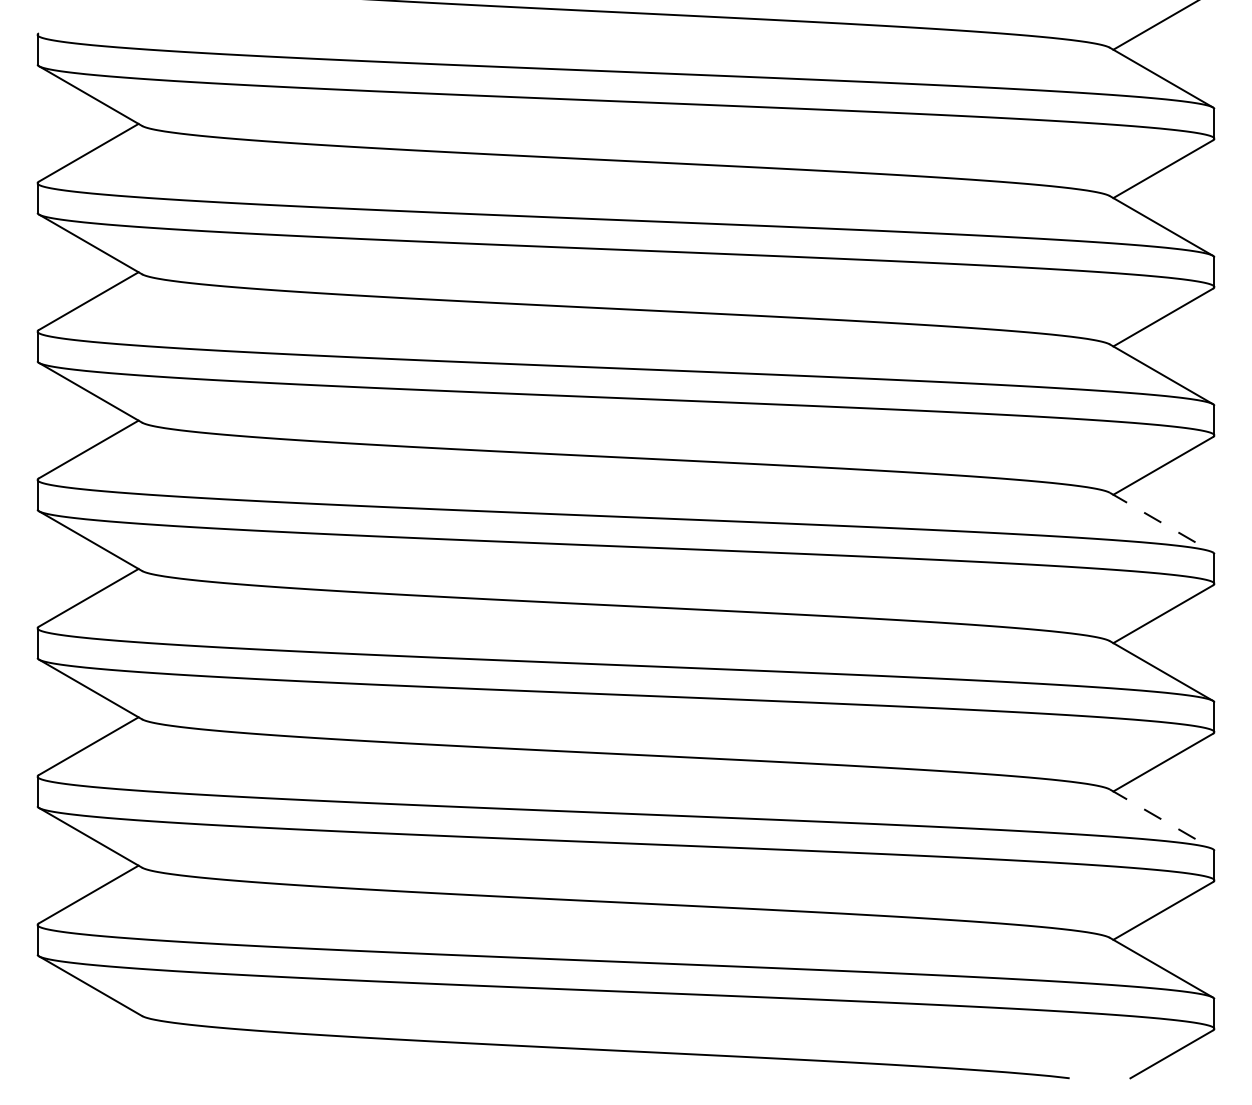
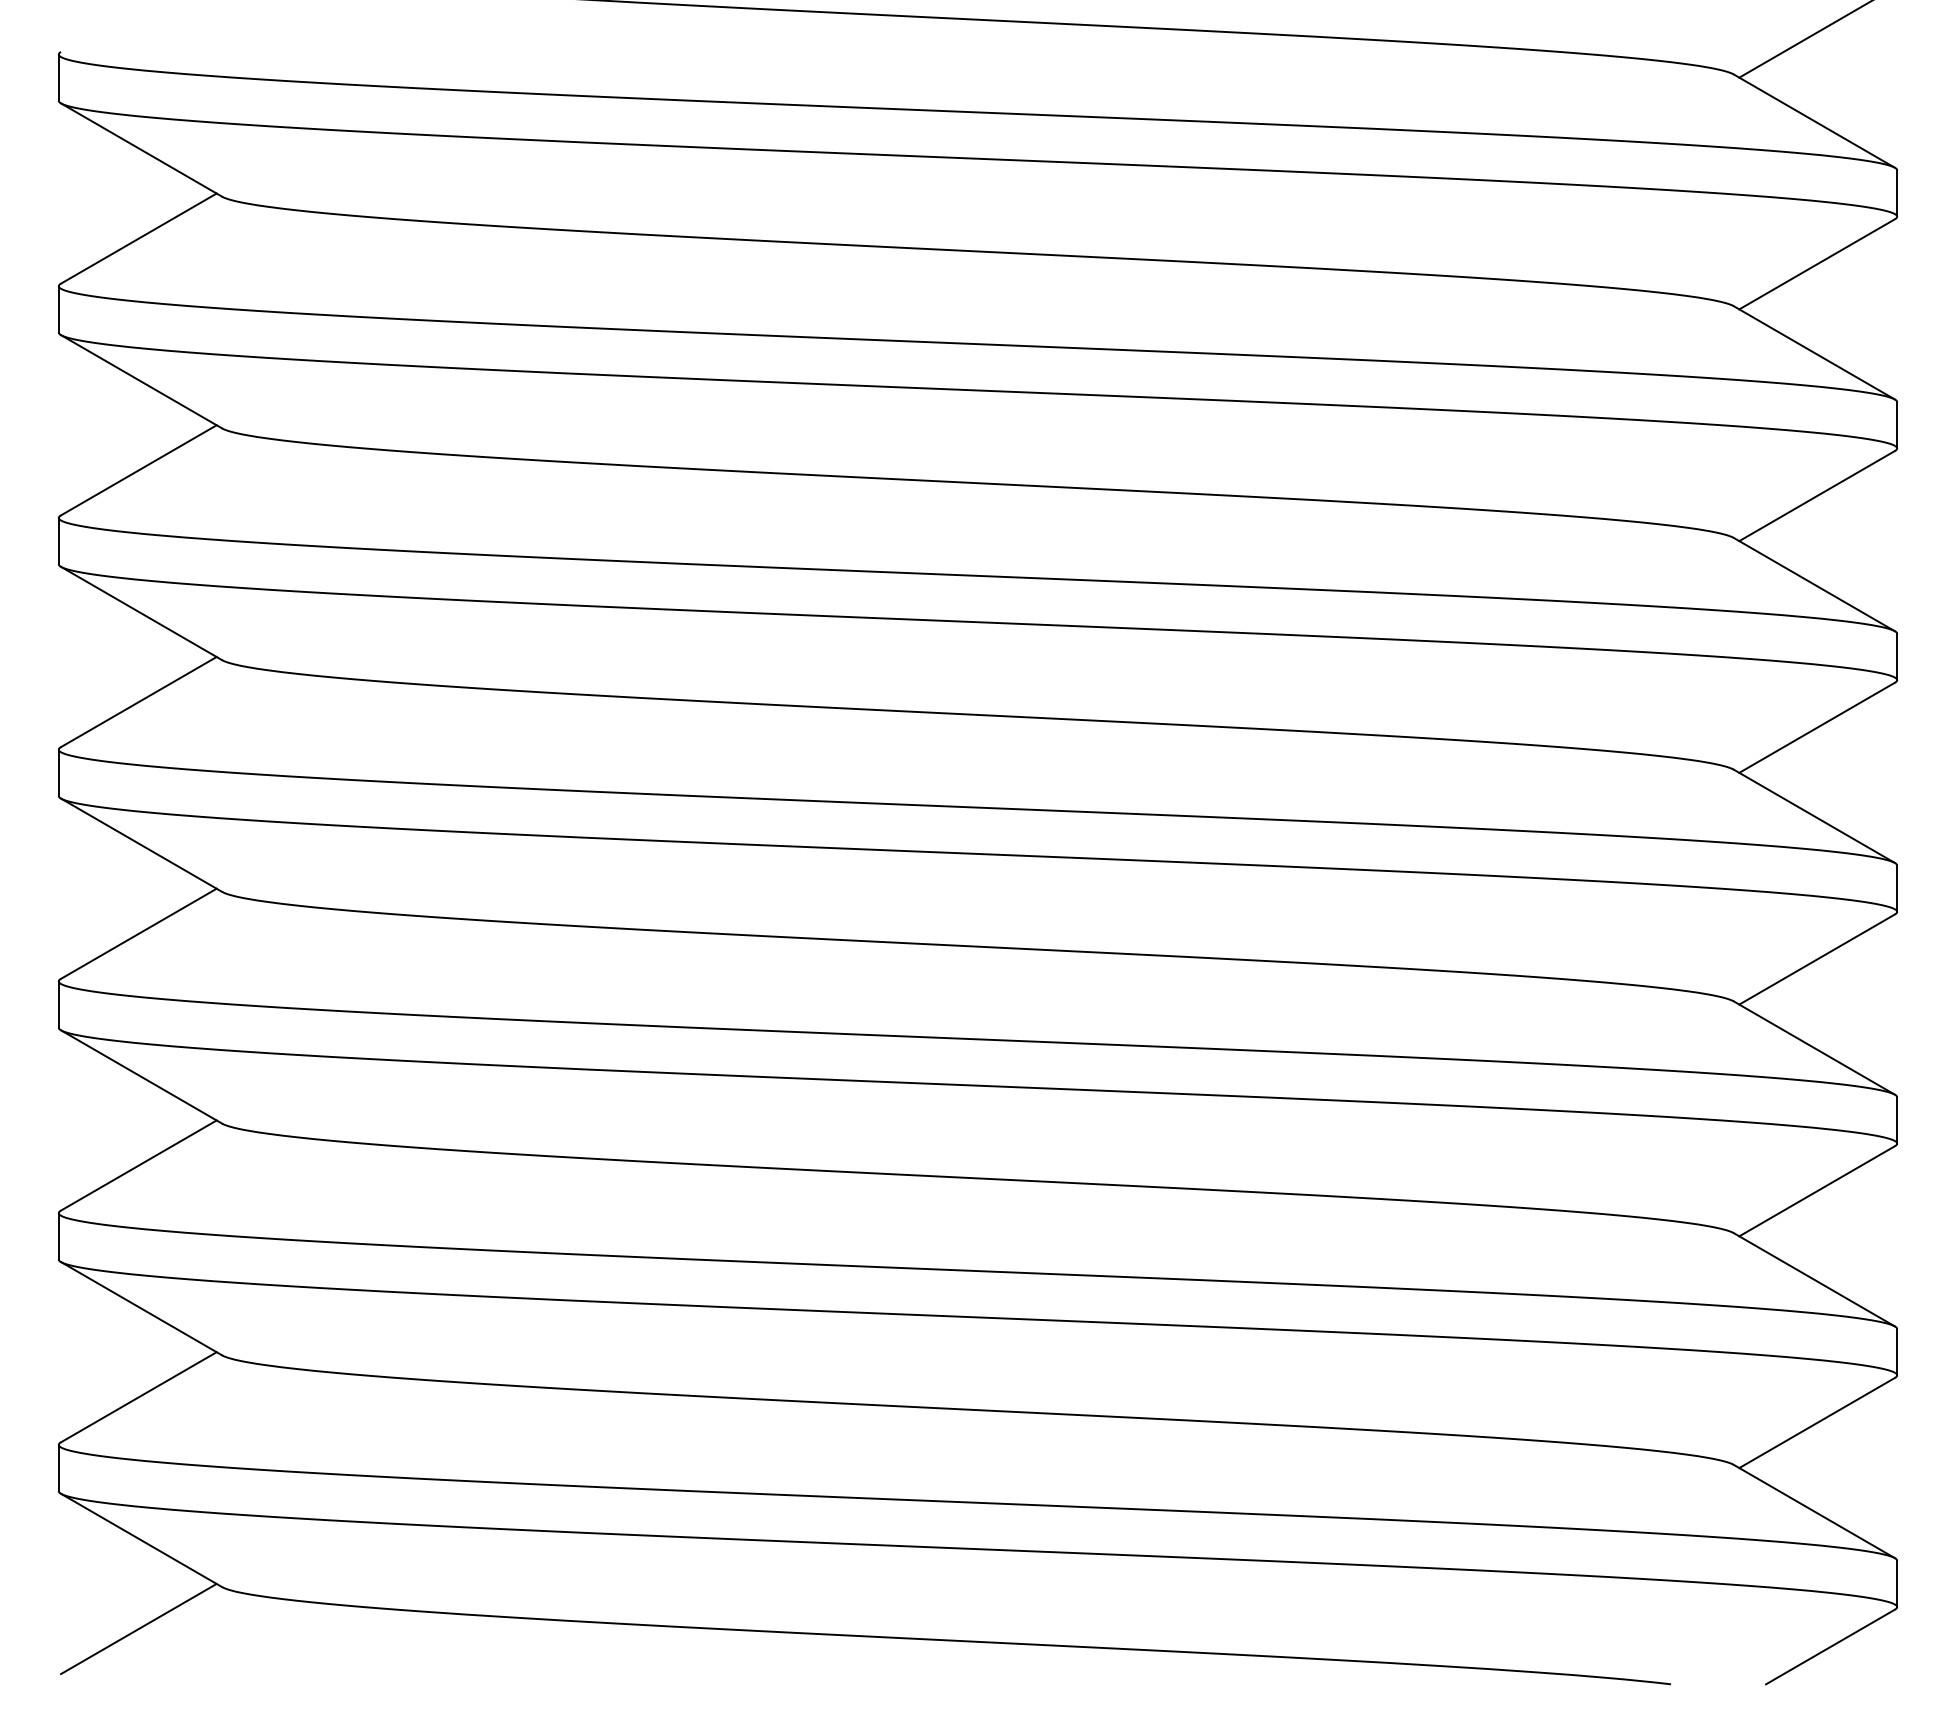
line: (1161, 522) -> (1814, 816), dashed -> solid
line: (1161, 819) -> (1814, 1280), dashed -> solid
line: (88, 1042) -> (138, 1628), added

